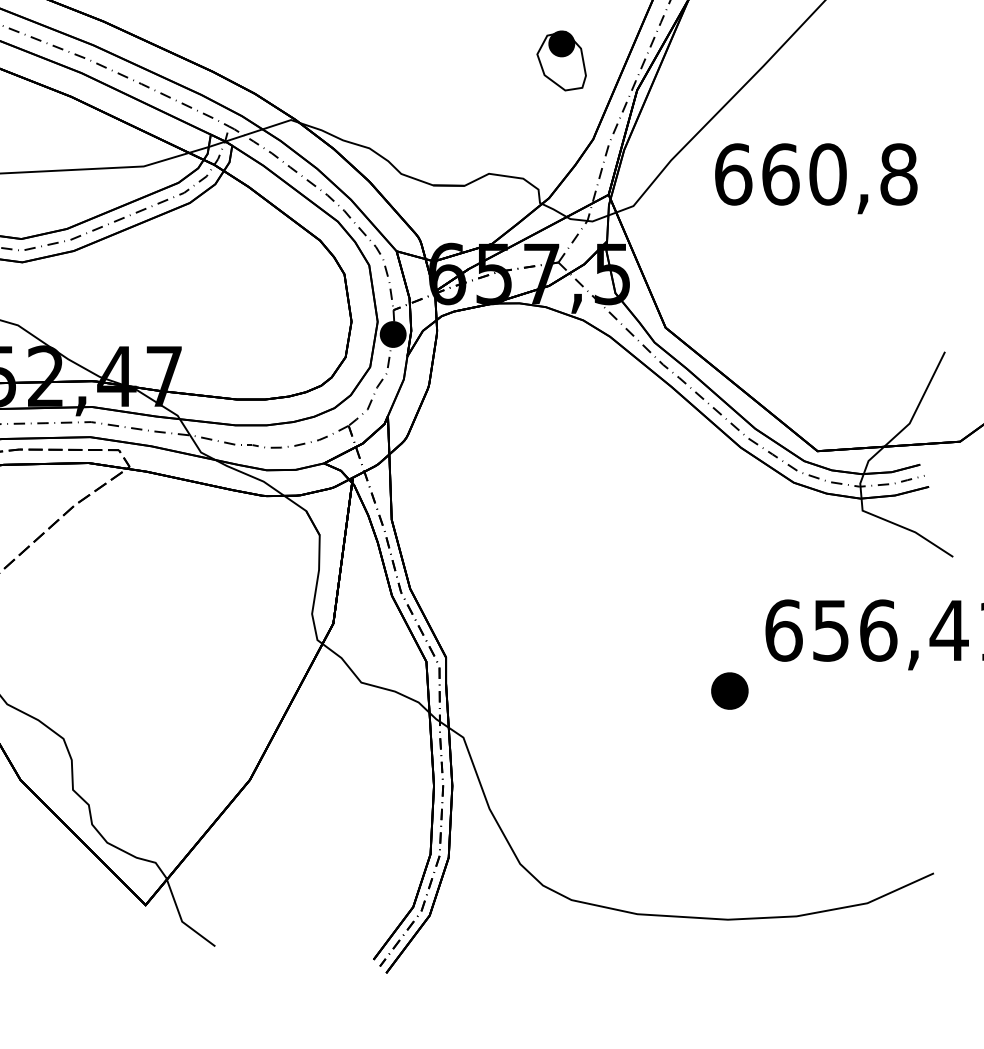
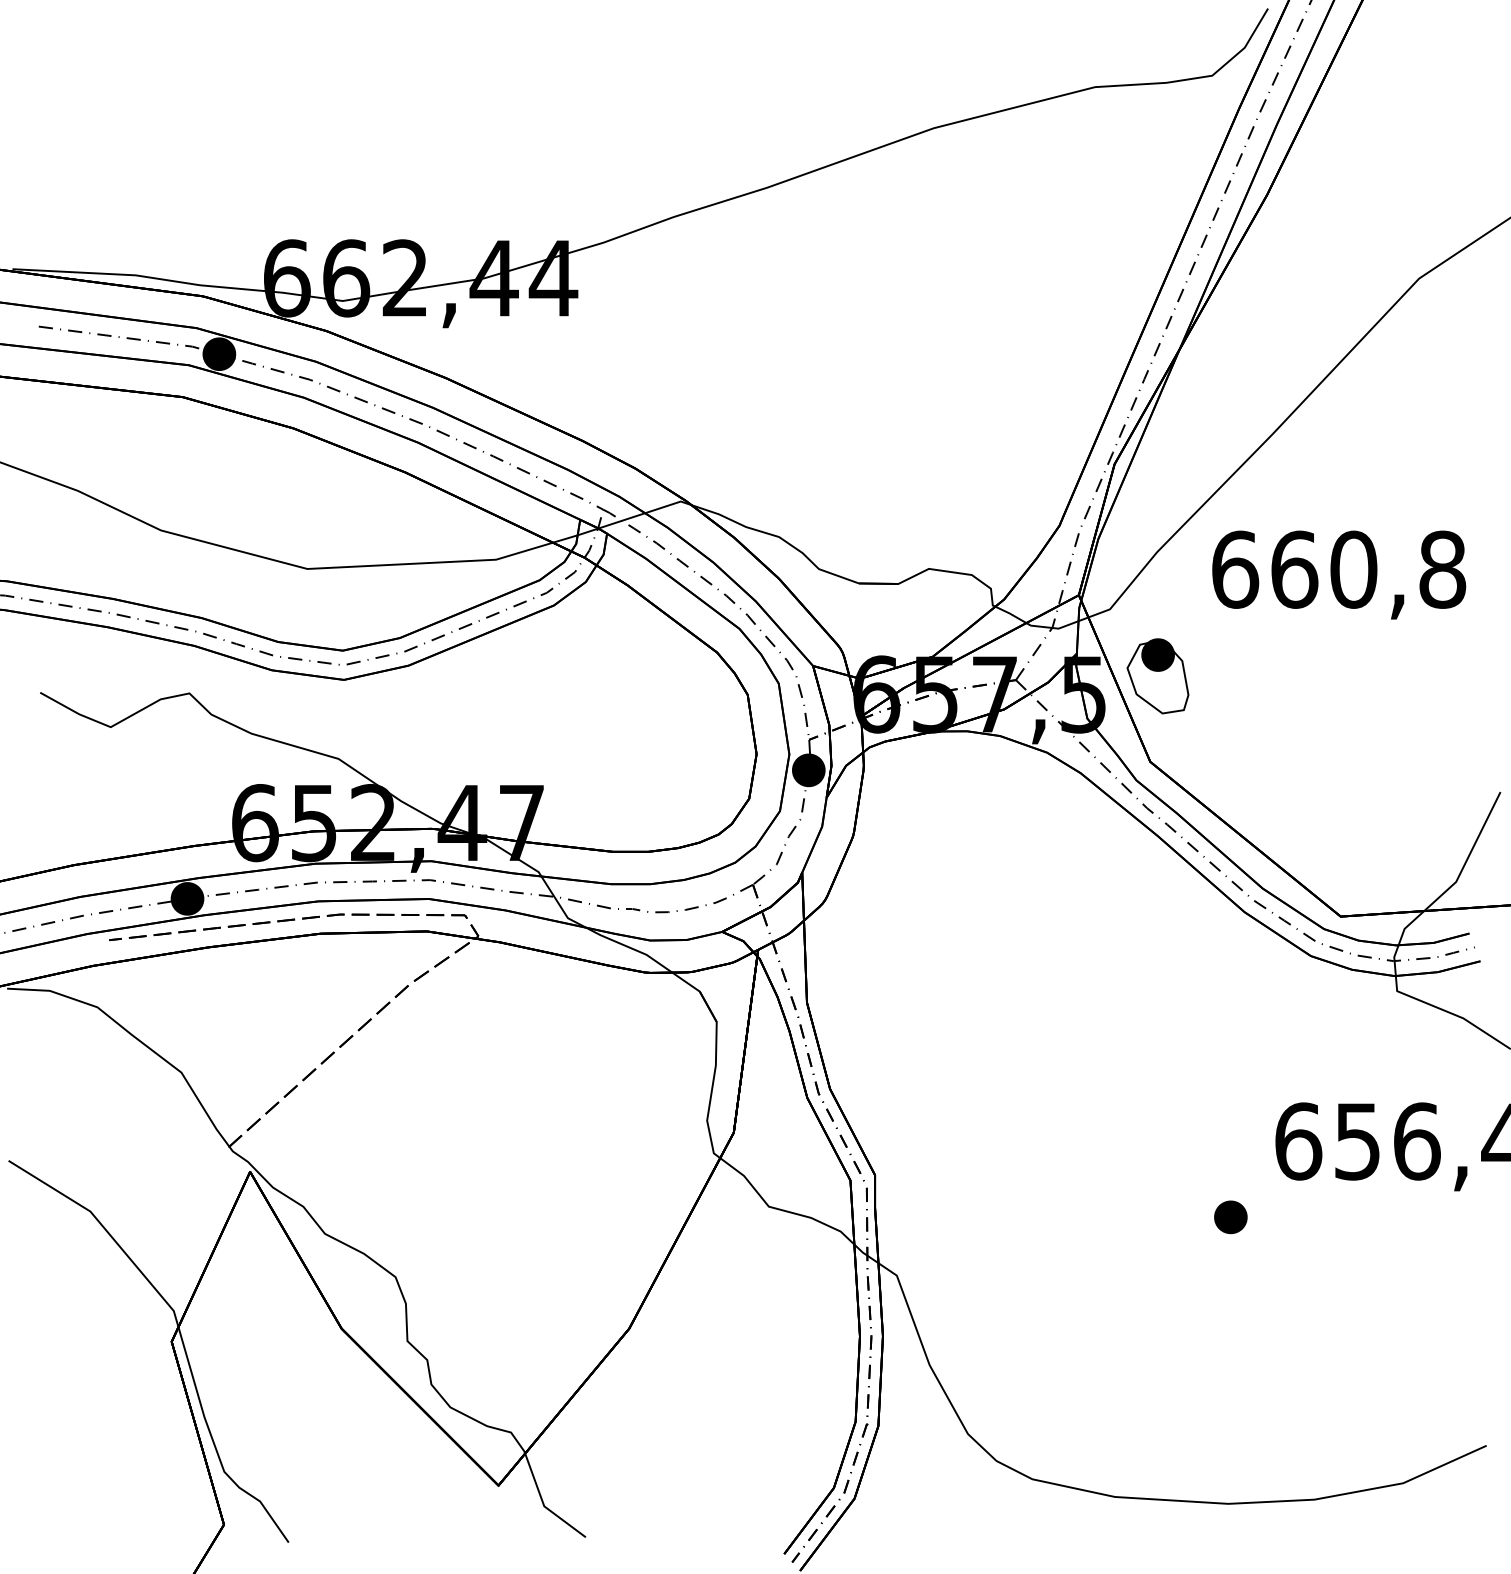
part: (561, 60) -> (1157, 676), moved
part: (729, 691) -> (1230, 1217), size x0.71

